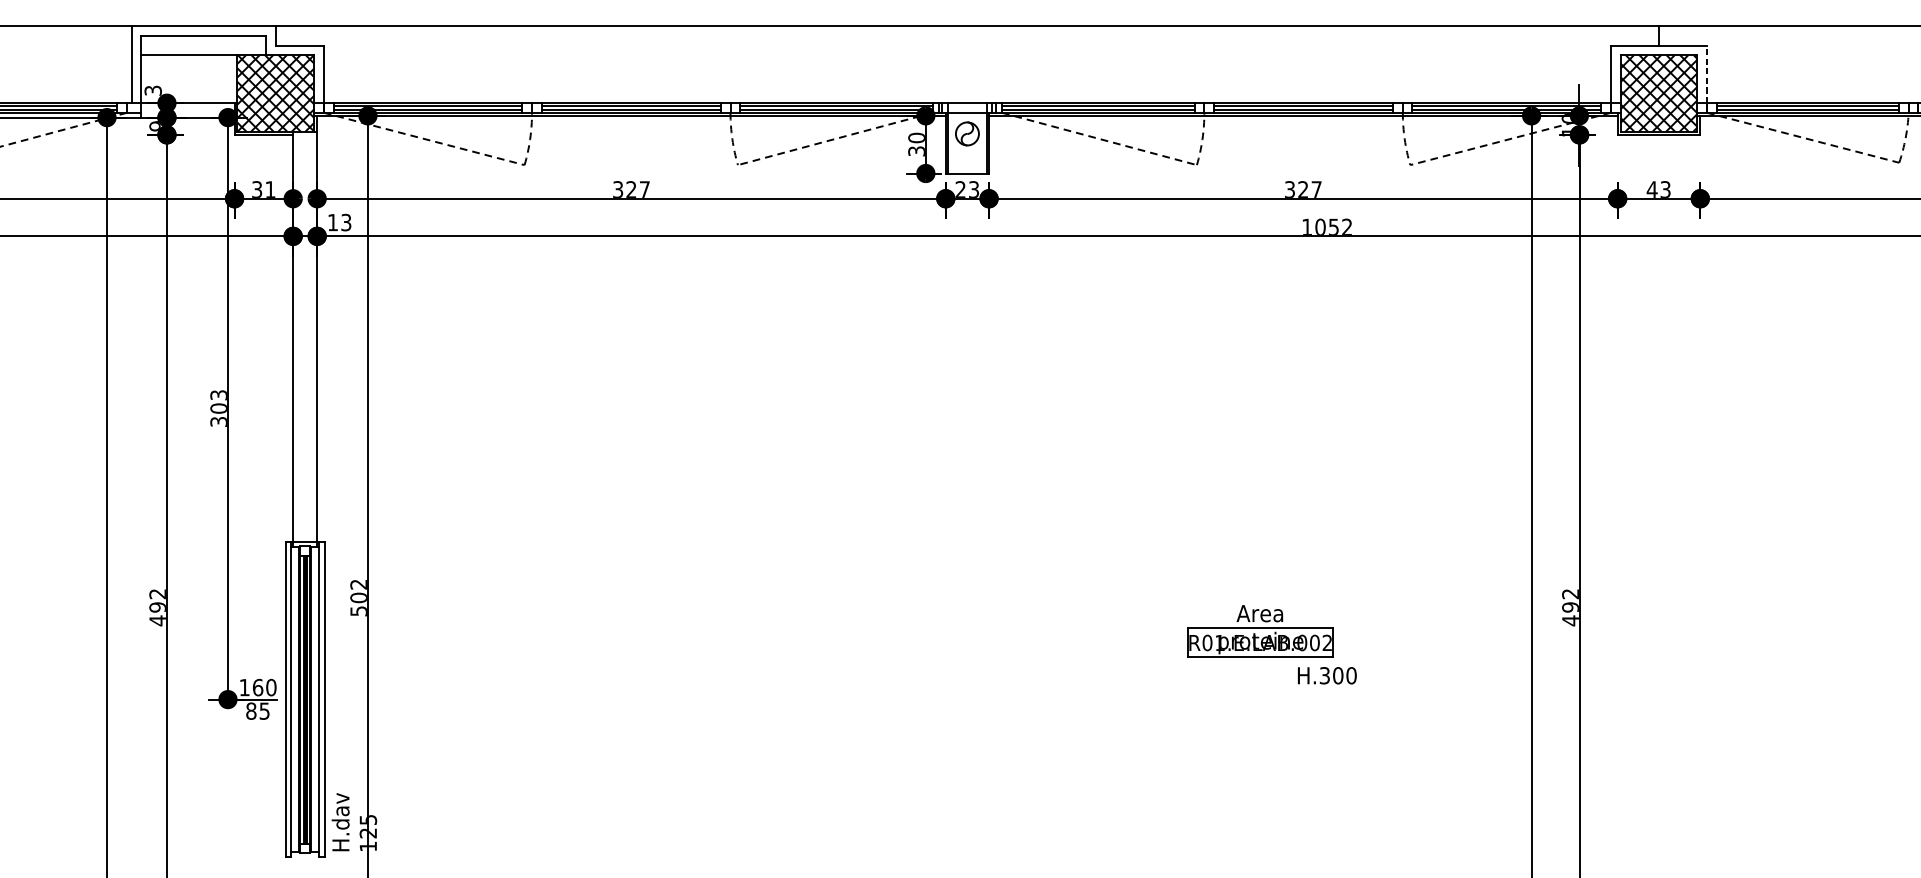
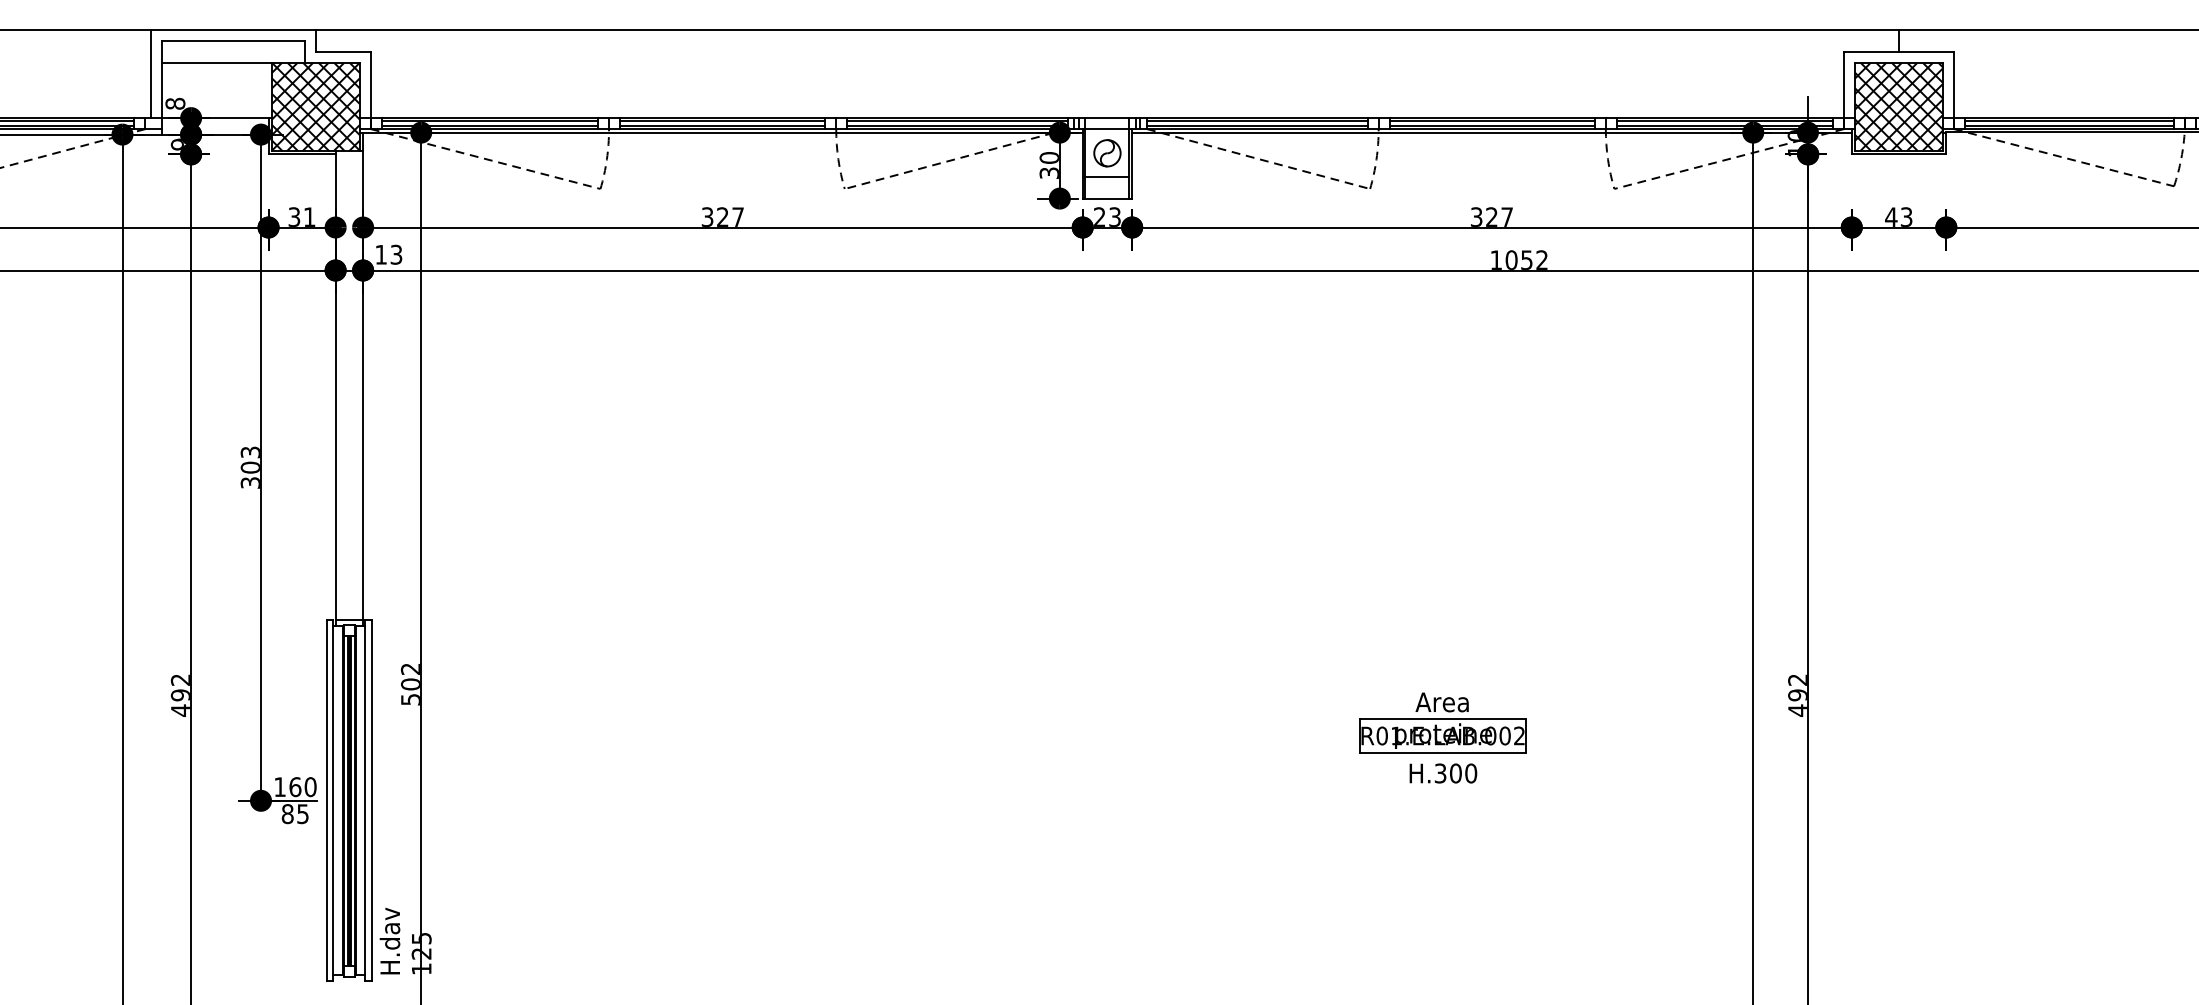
line: (1707, 74) -> (1954, 85), dashed -> solid
text: (153, 90) -> (175, 103), 3 -> 8
line: (967, 154) -> (1107, 176), added
text: (1327, 675) -> (1443, 773), moved

